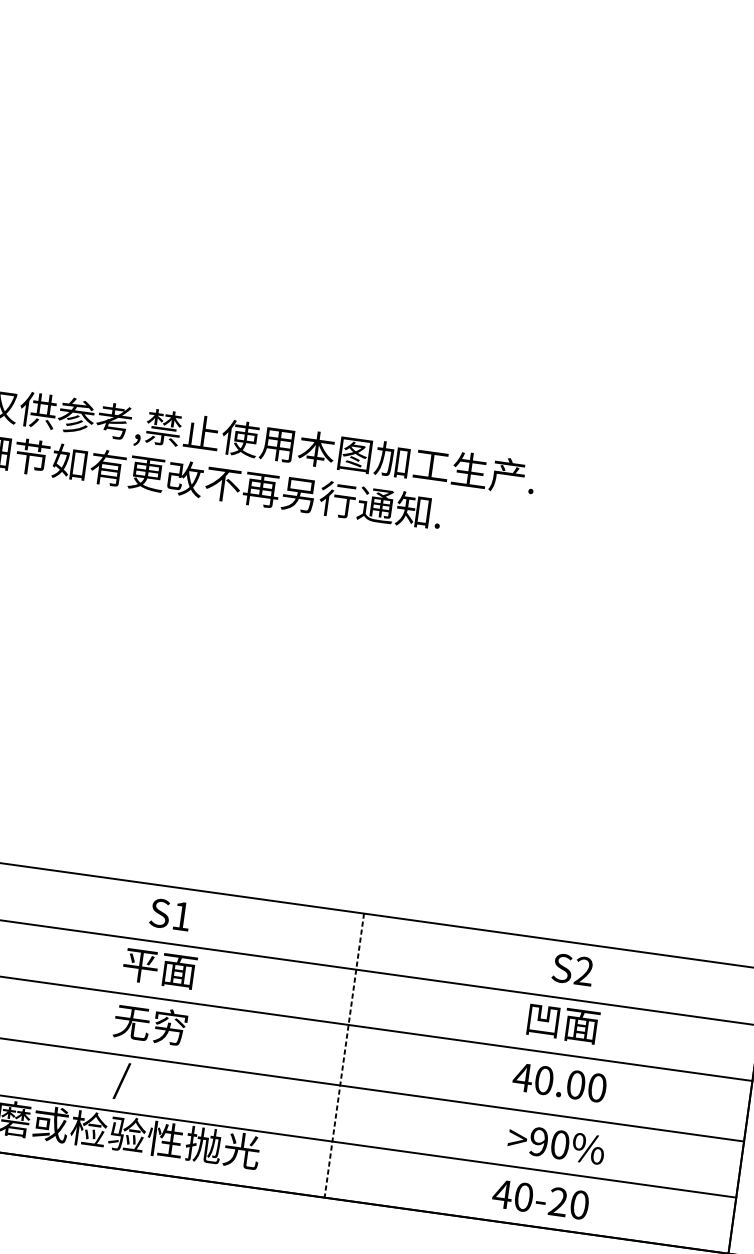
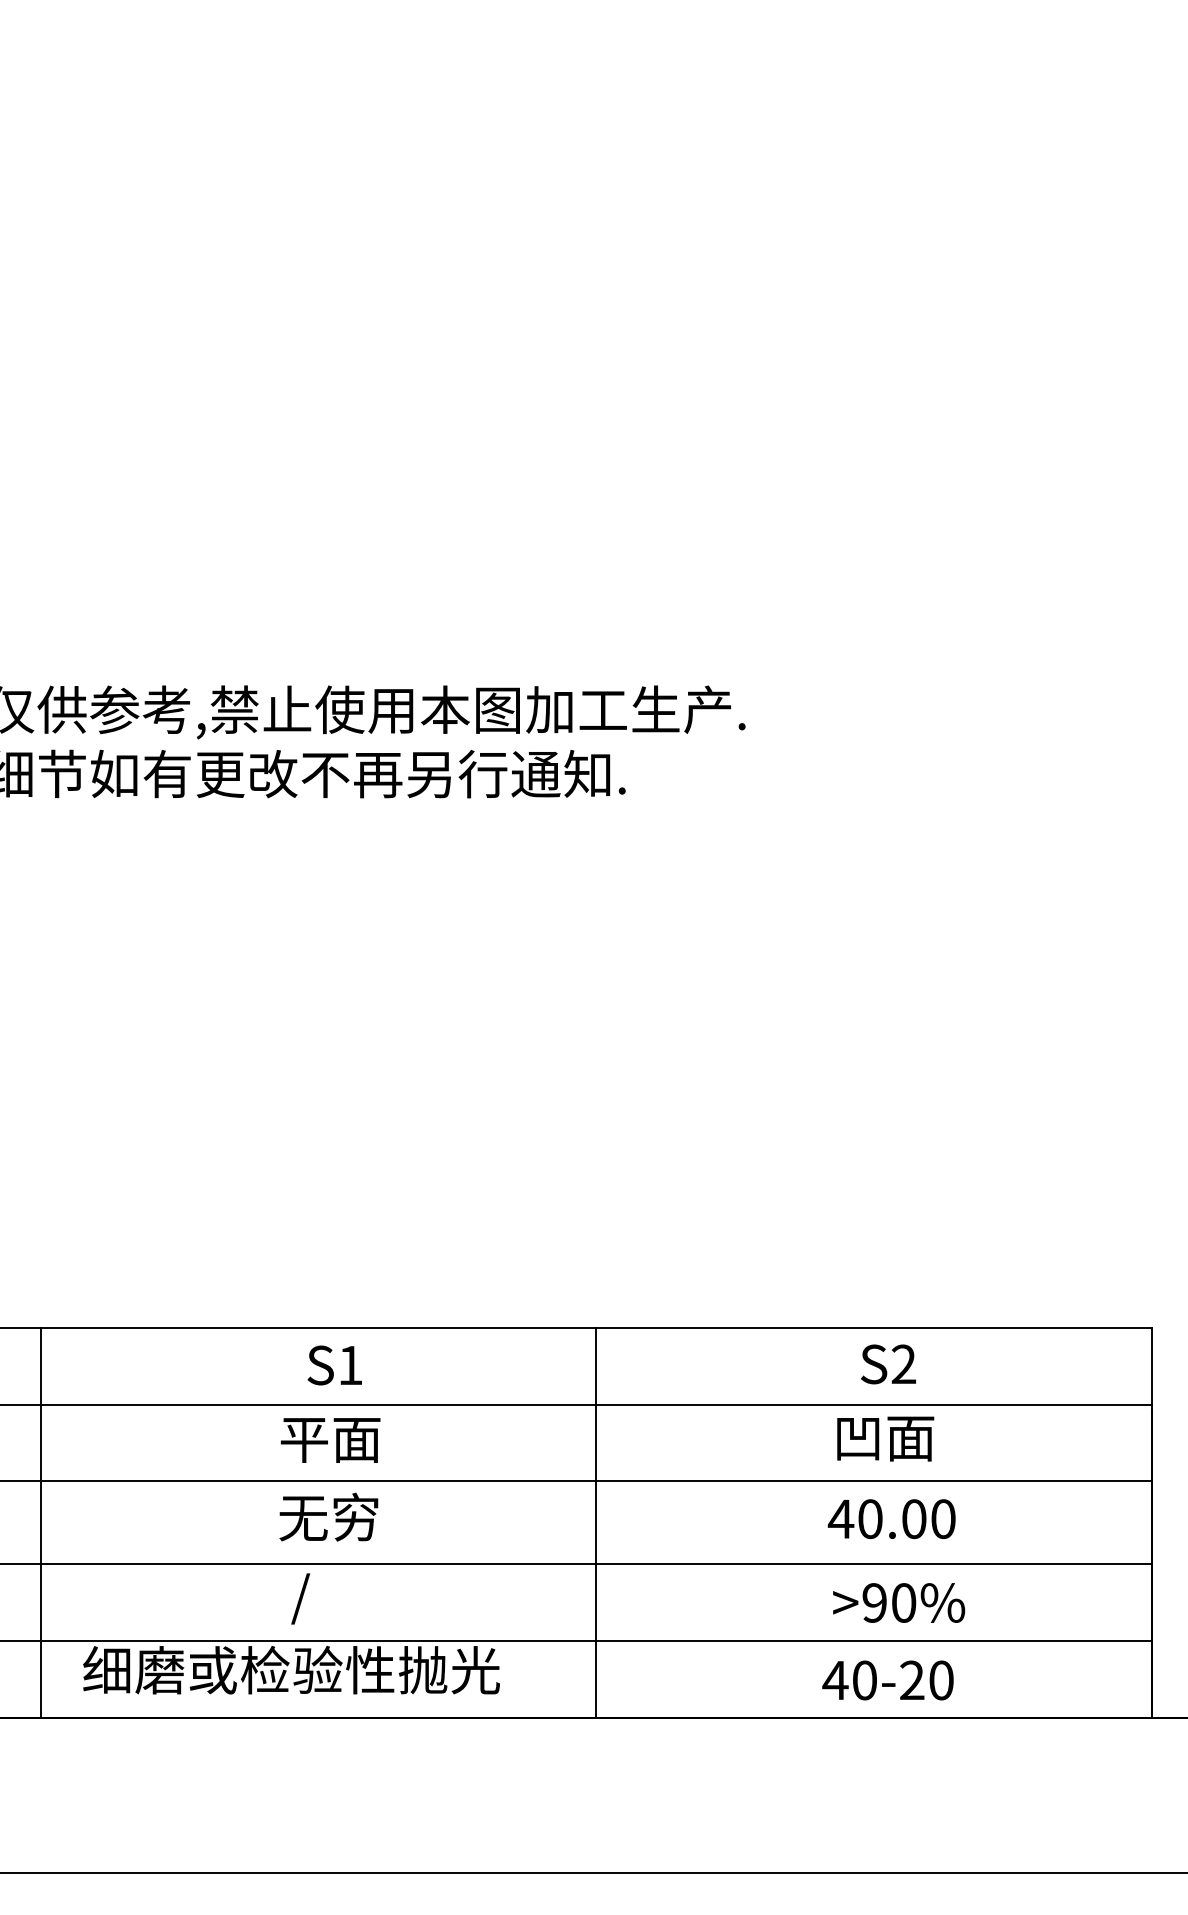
line: (344, 1056) -> (596, 1523), dashed -> solid

